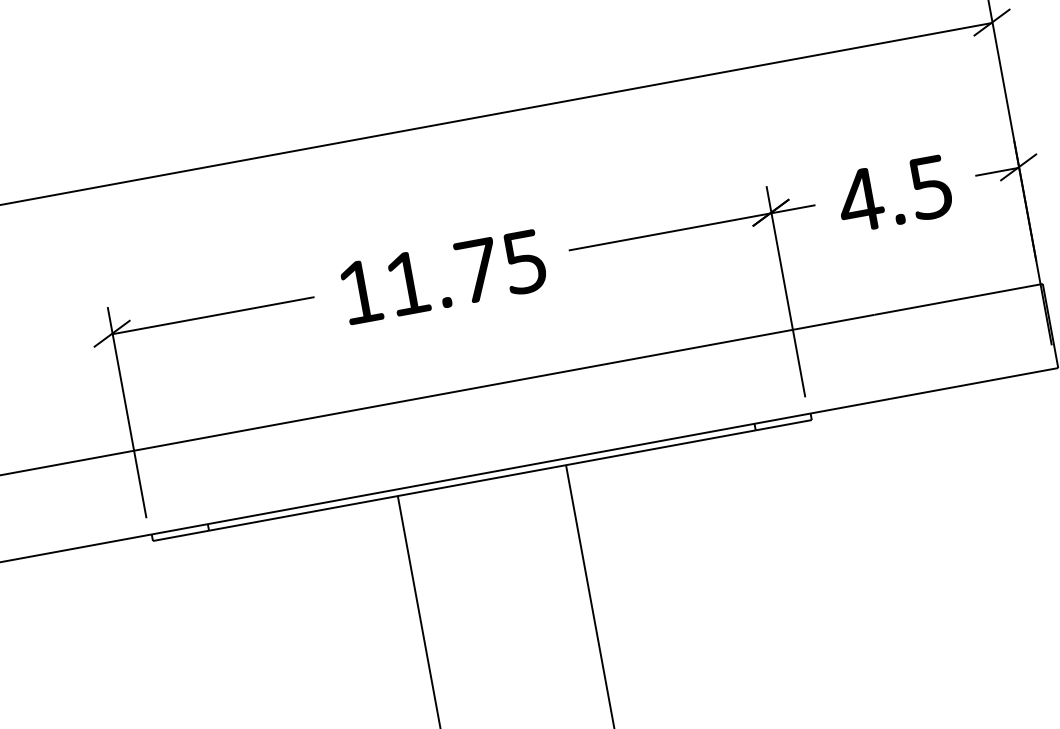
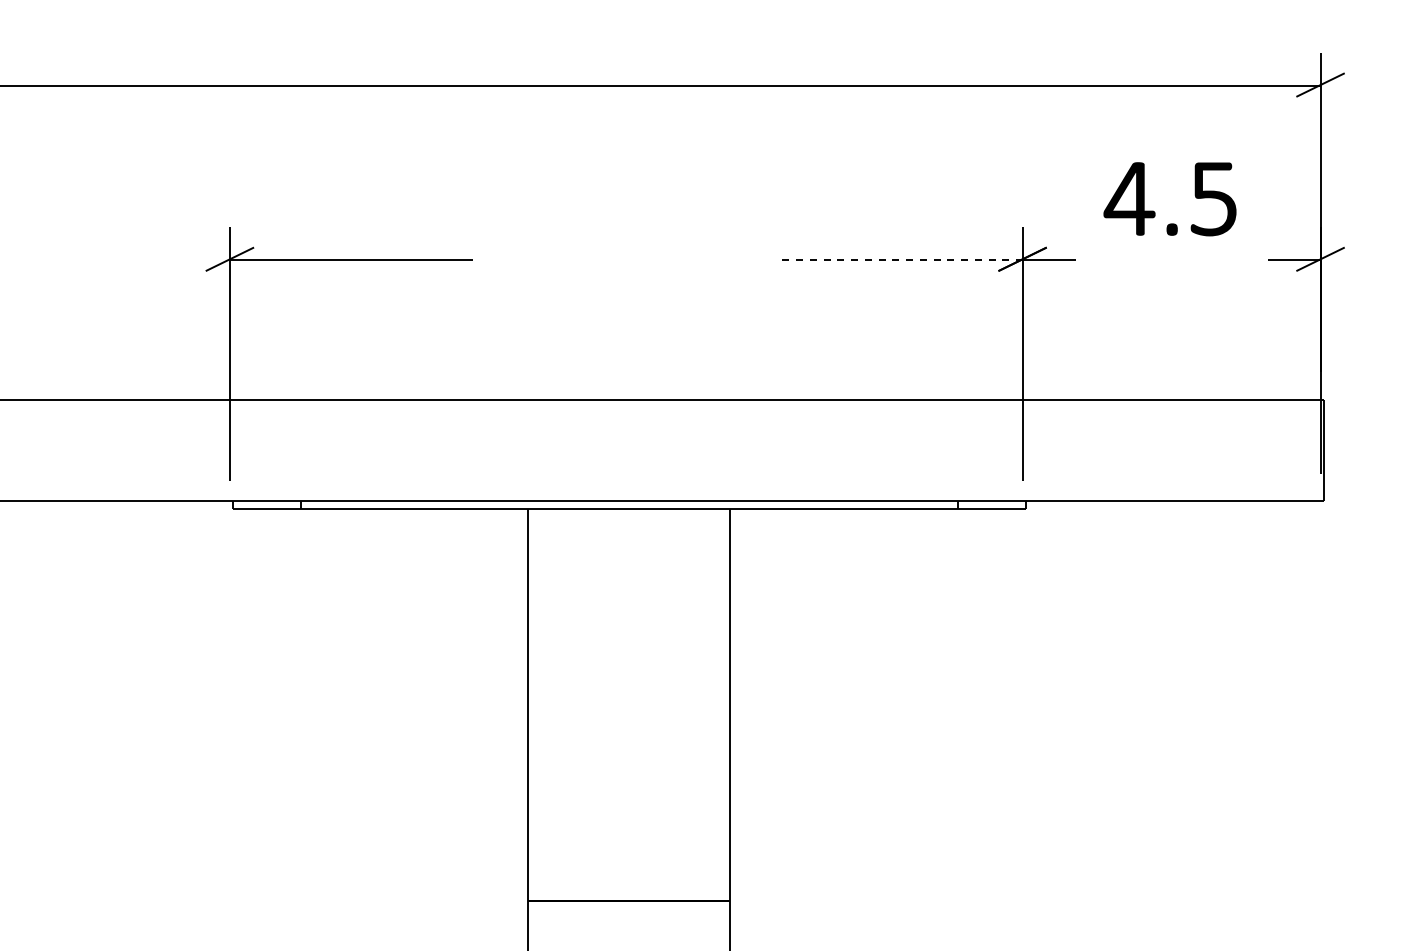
part: (884, 207) -> (1155, 212), moved
line: (670, 231) -> (901, 259), solid -> dashed
part: (447, 297) -> (627, 288), removed

